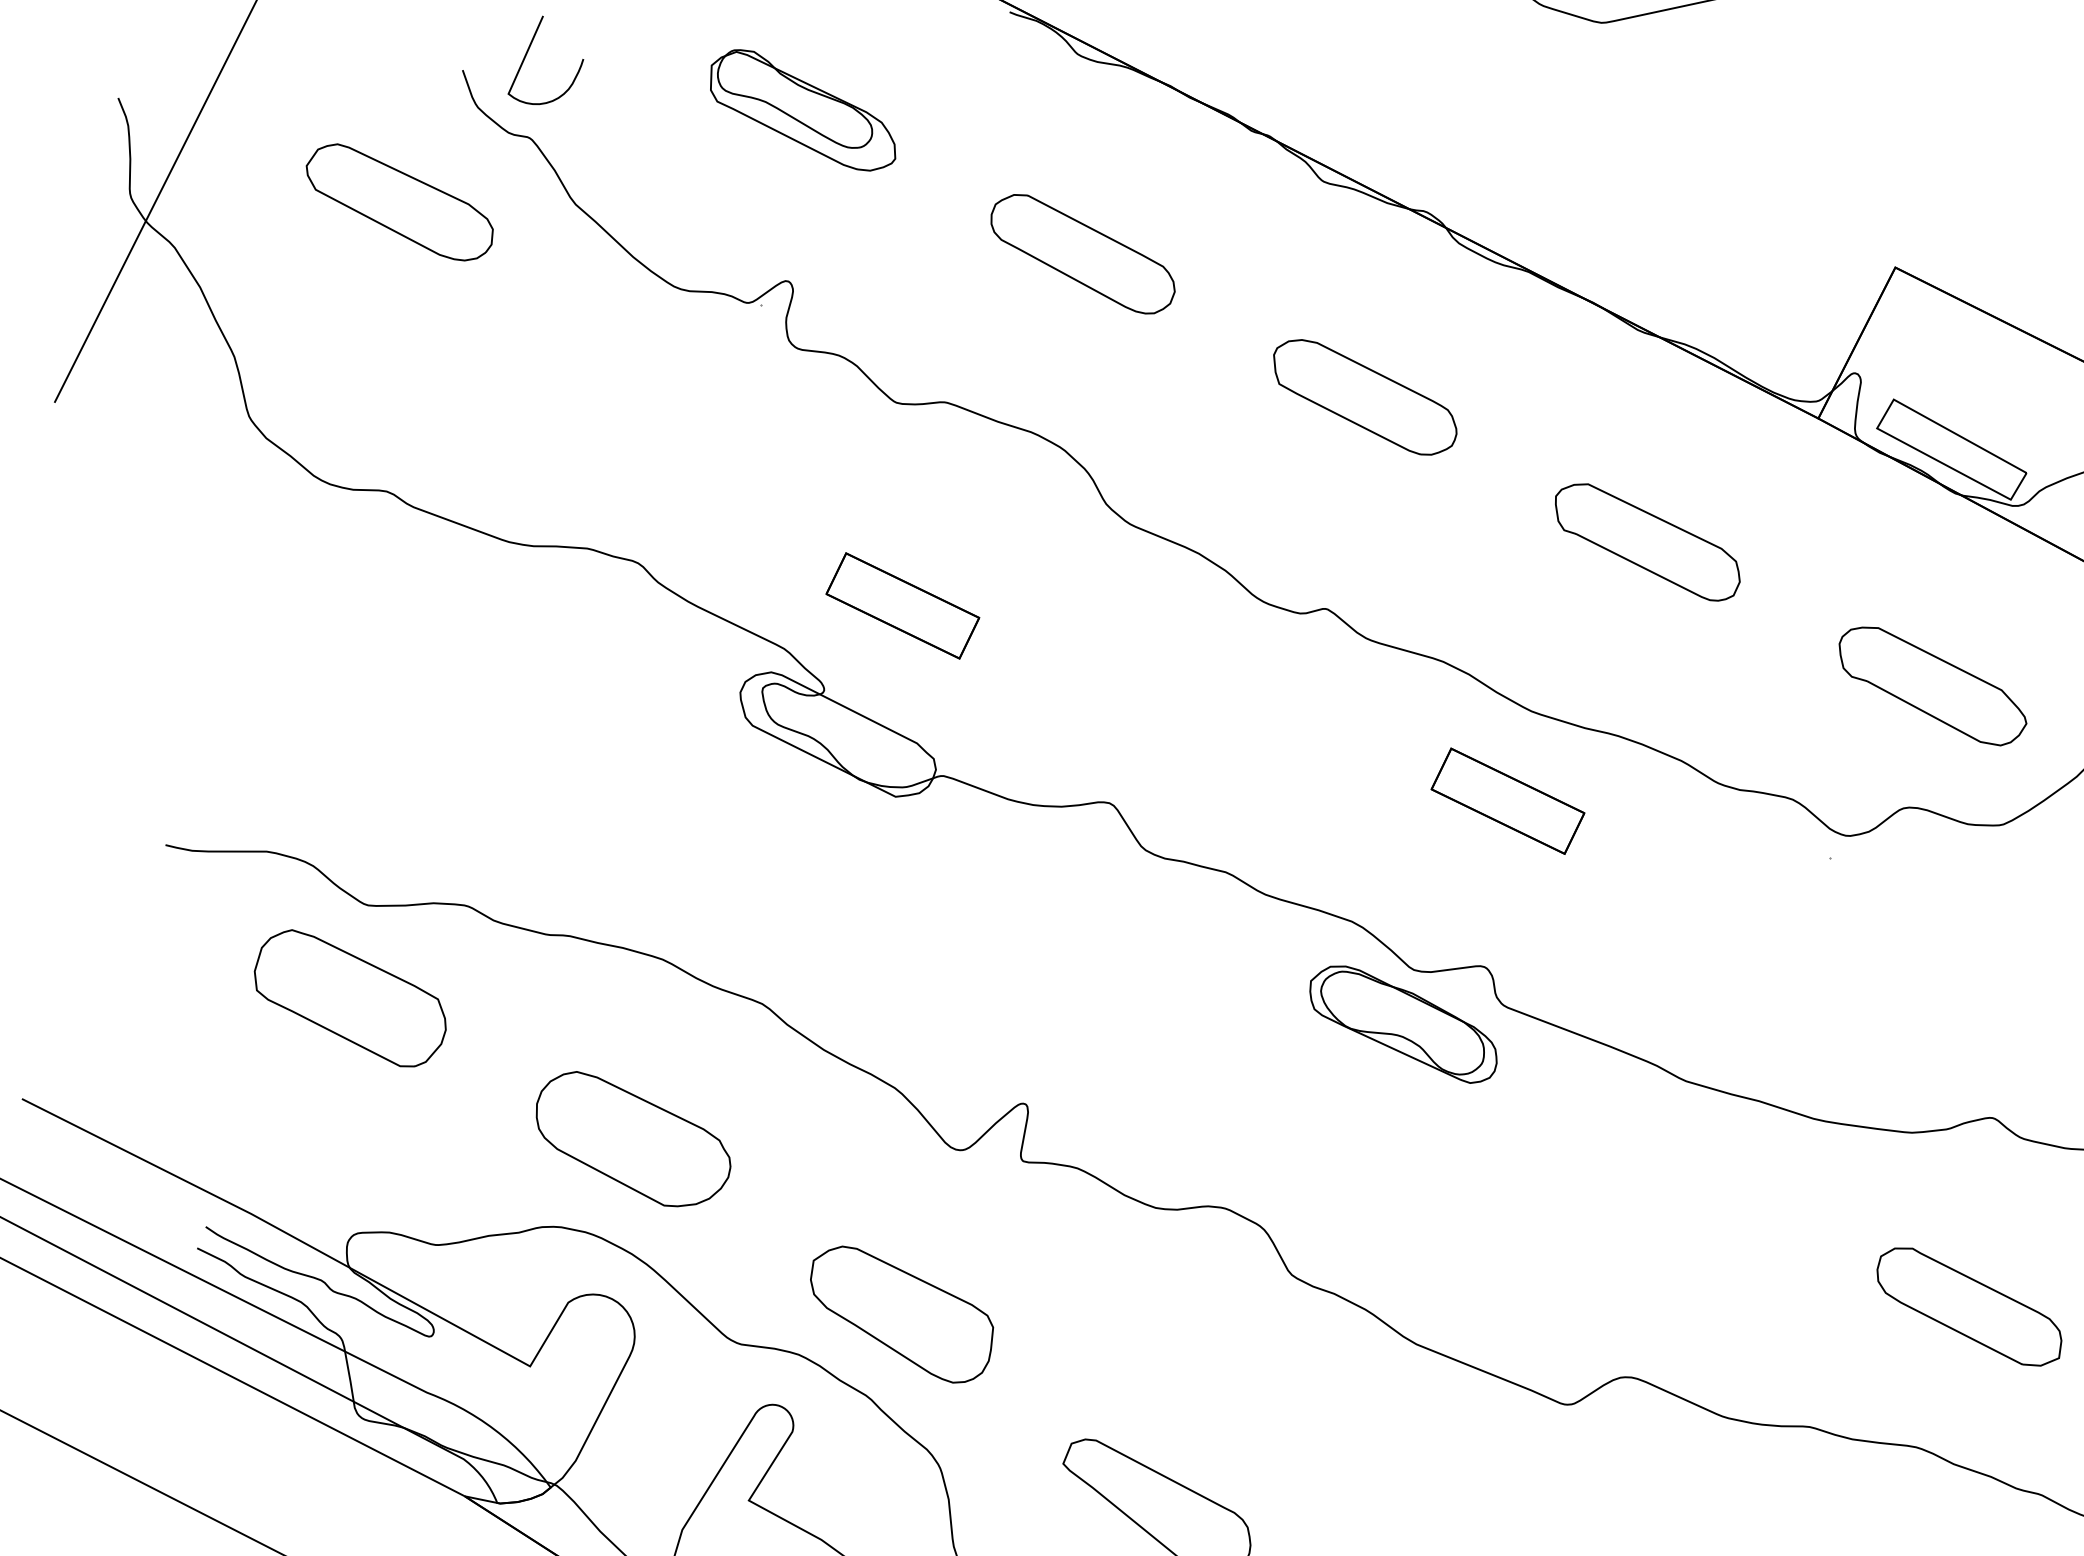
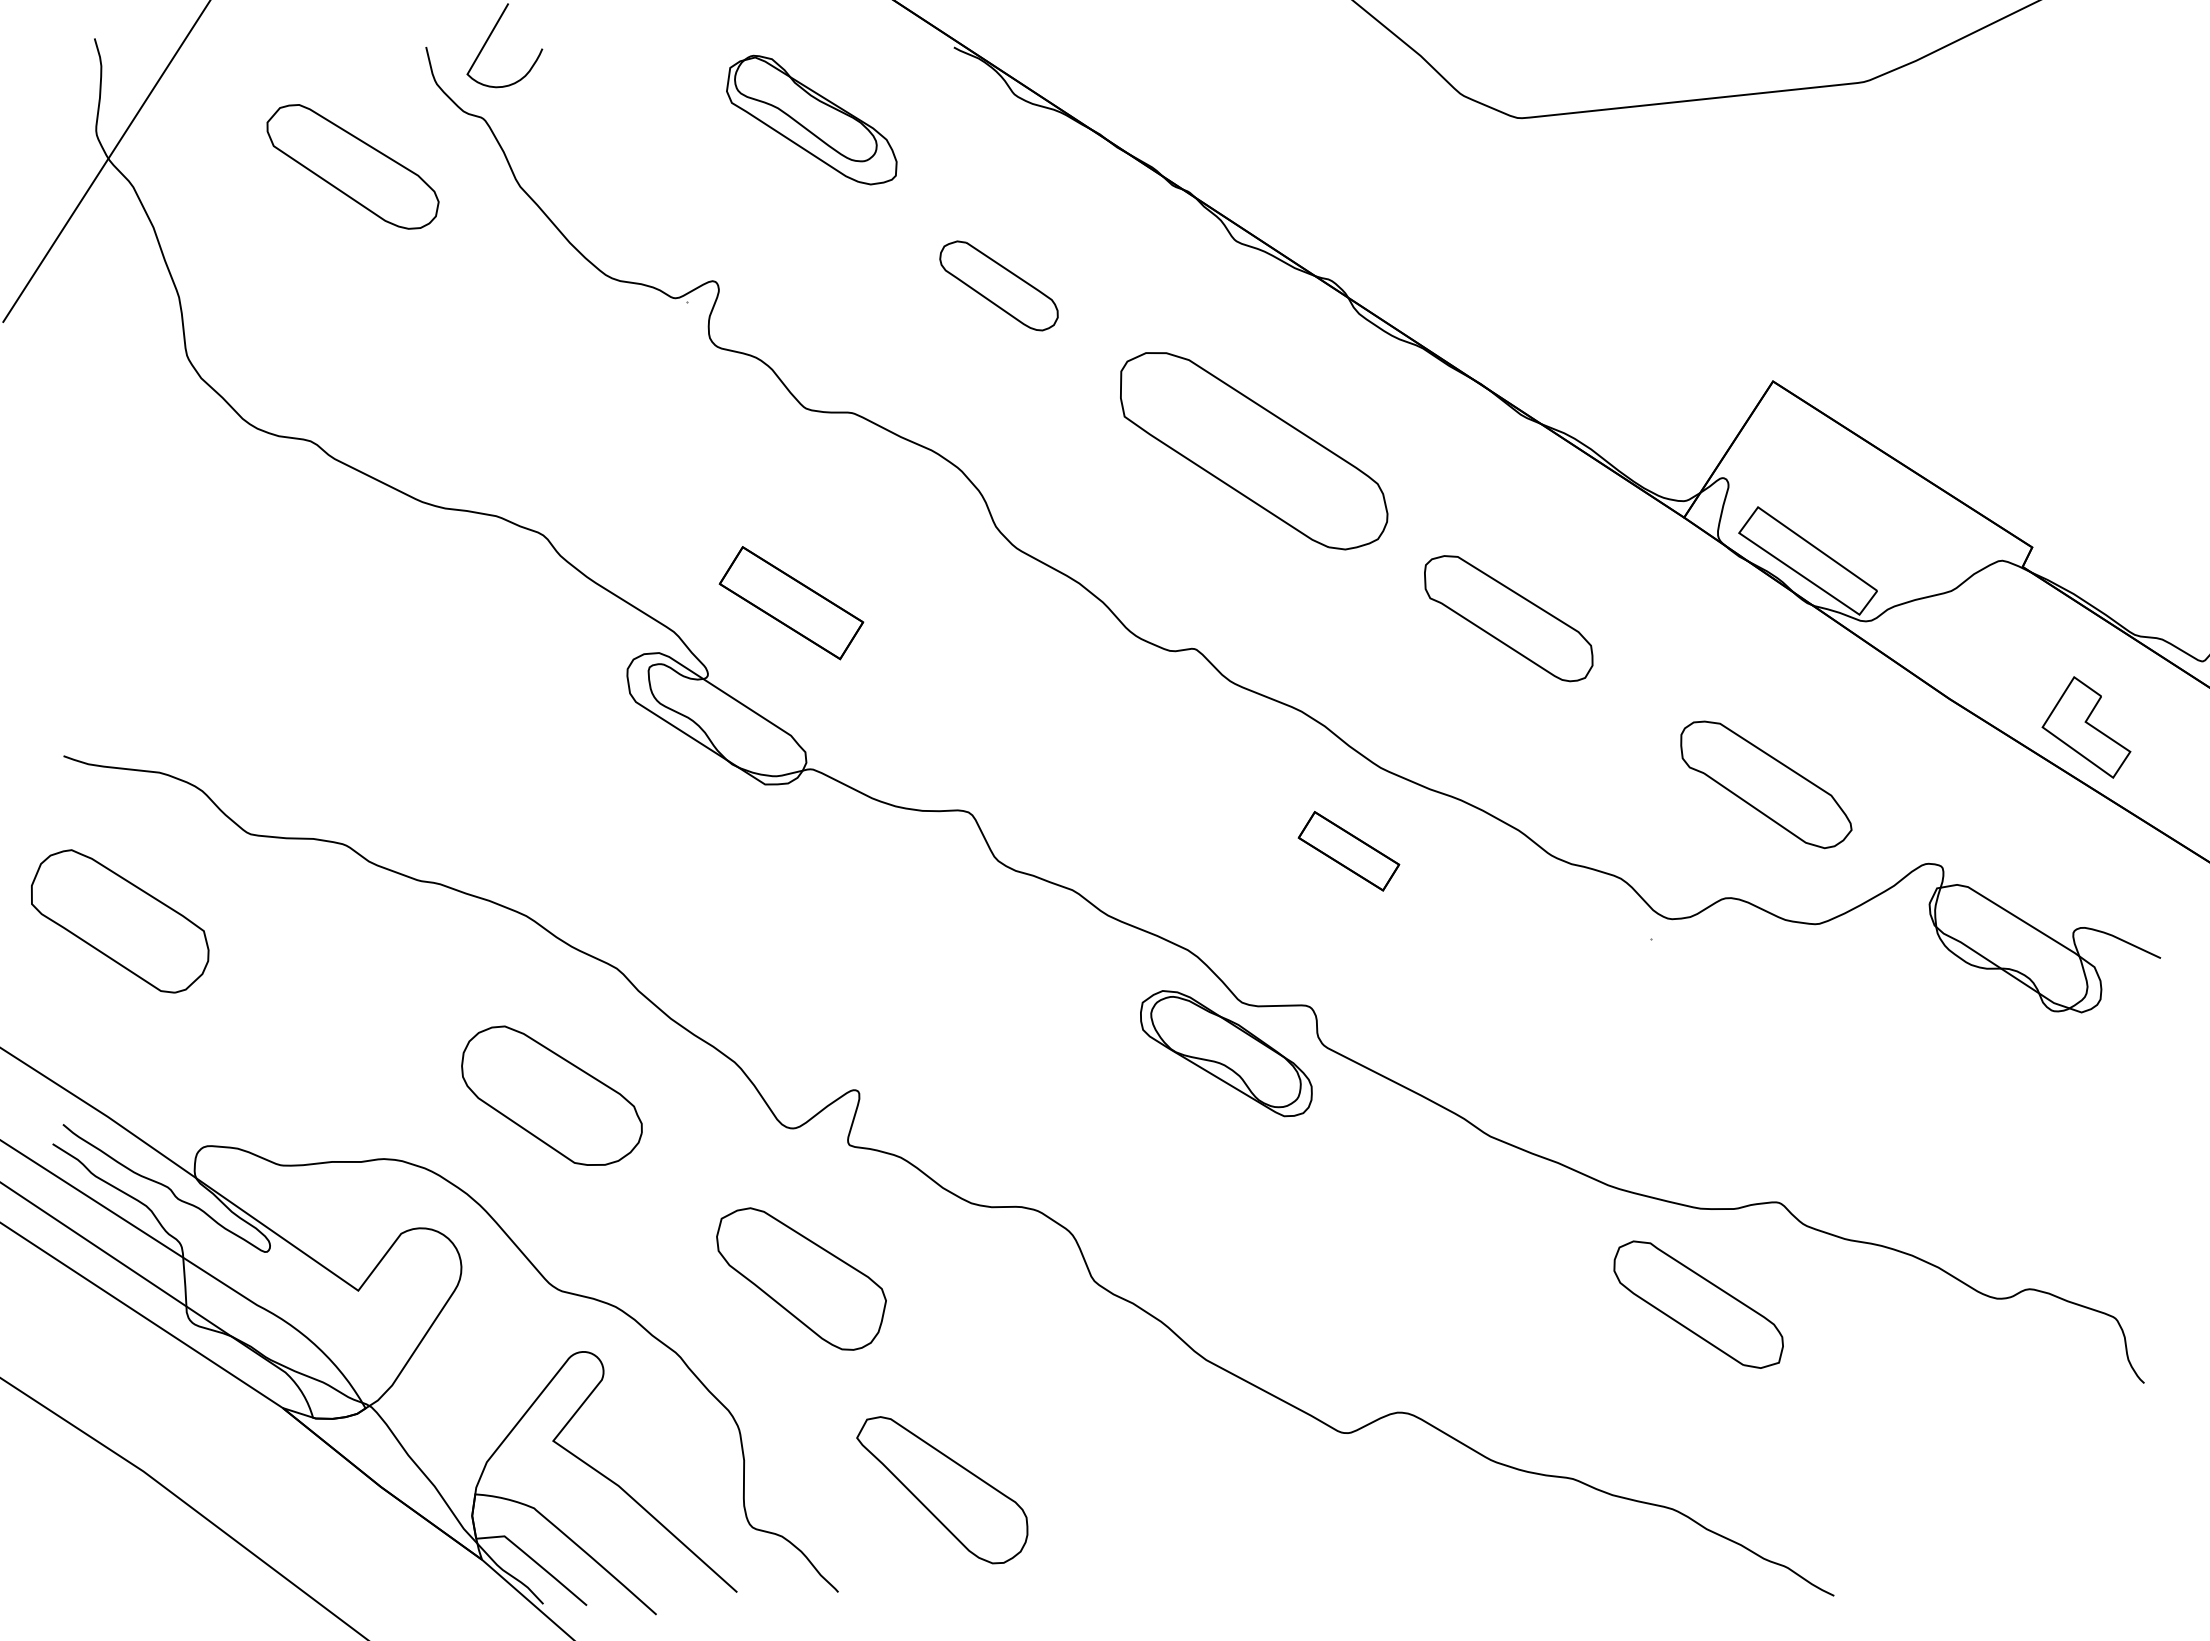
part: (801, 109) -> (811, 119), moved
part: (1082, 253) -> (998, 285), size x0.7
part: (1365, 397) -> (1254, 451), size x1.6
part: (1507, 801) -> (1348, 851), size x0.7
part: (350, 998) -> (120, 921), moved
part: (632, 1138) -> (551, 1095), moved
part: (1969, 1306) -> (1698, 1304), moved
part: (903, 1313) -> (801, 1278), moved

